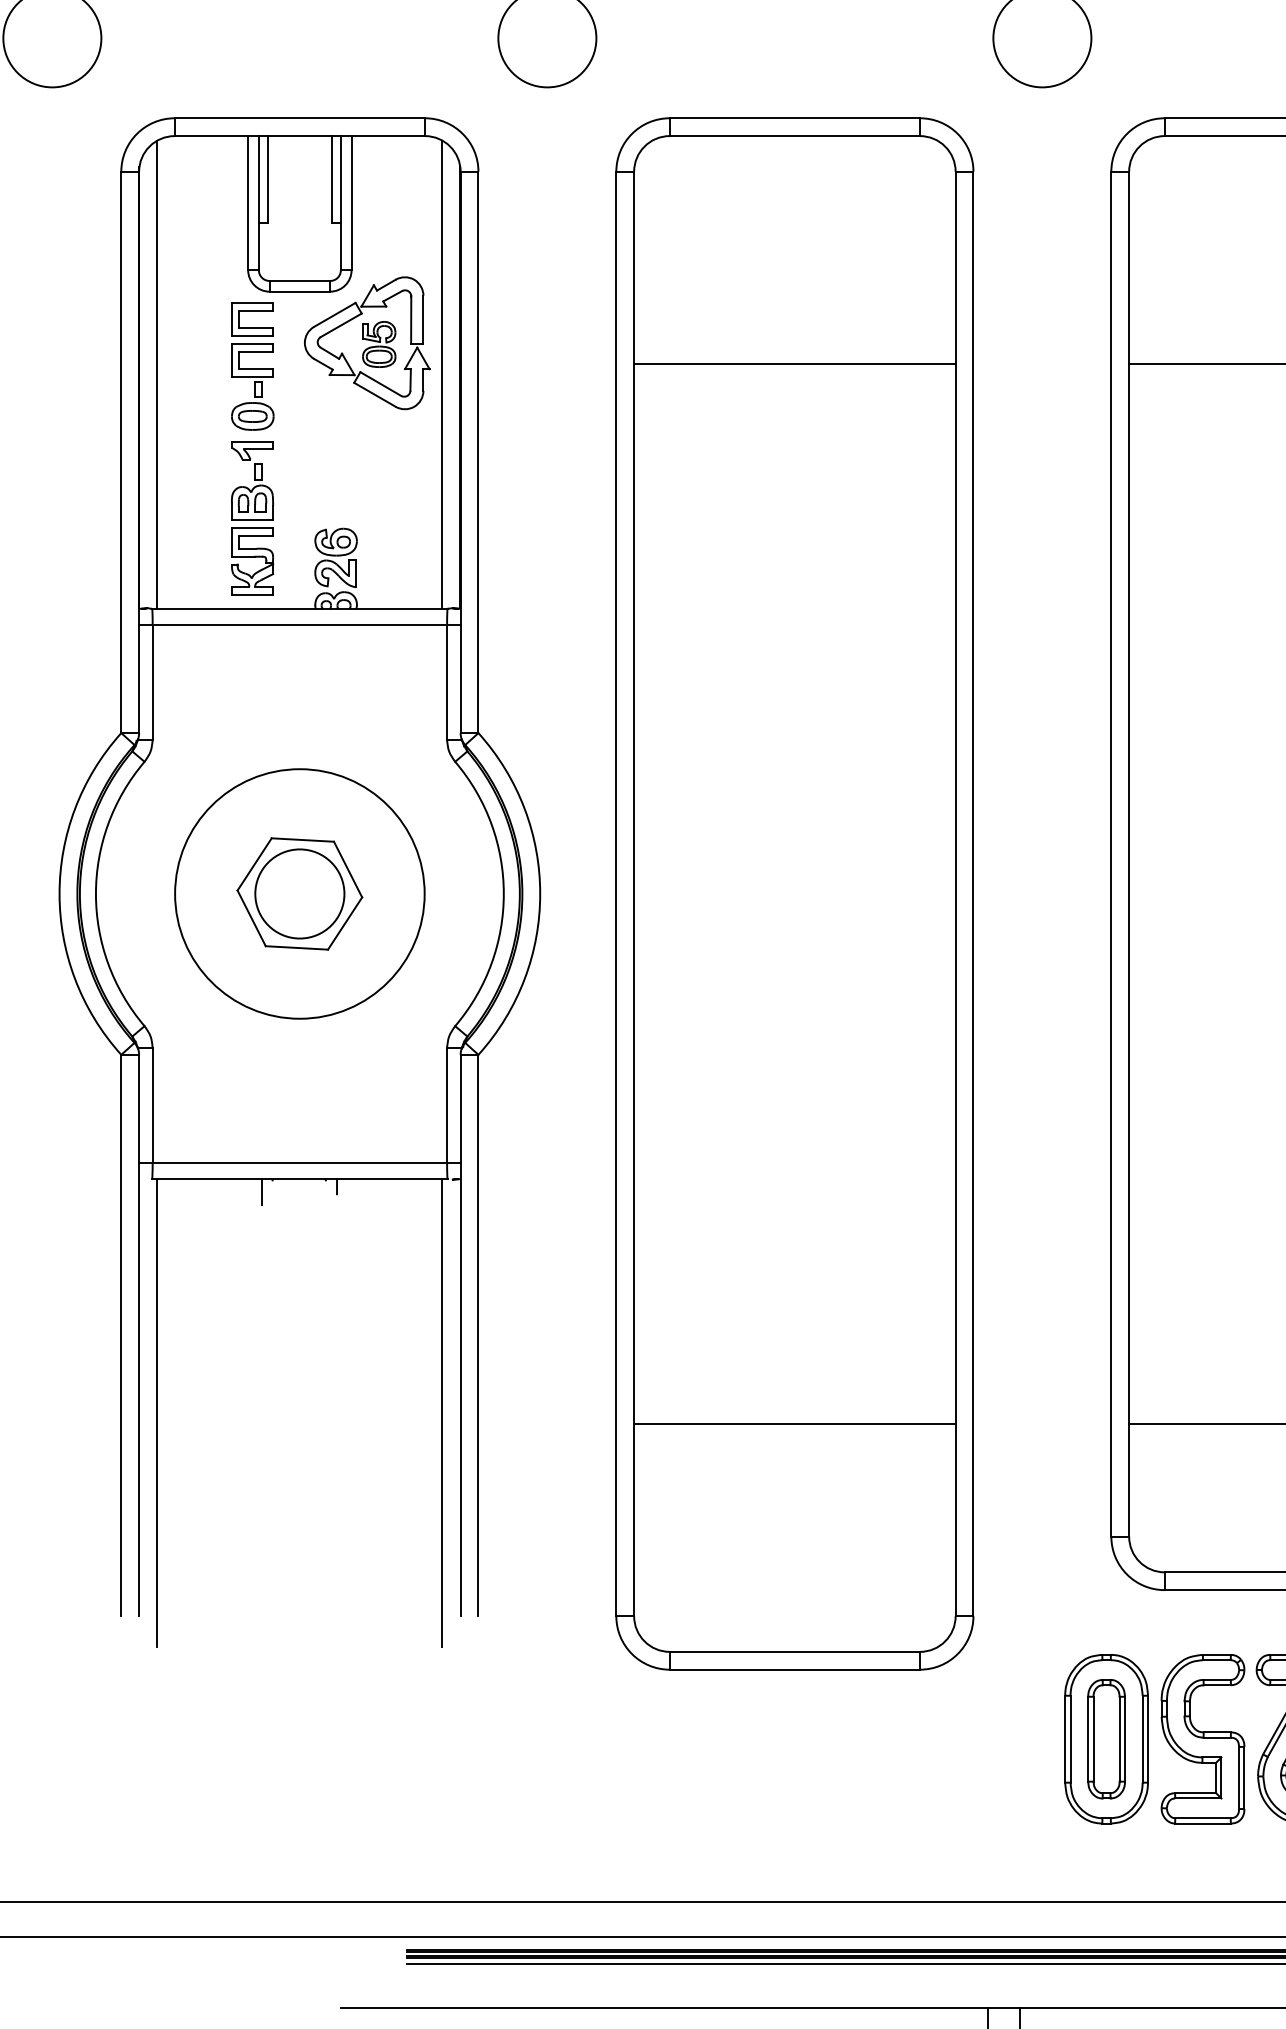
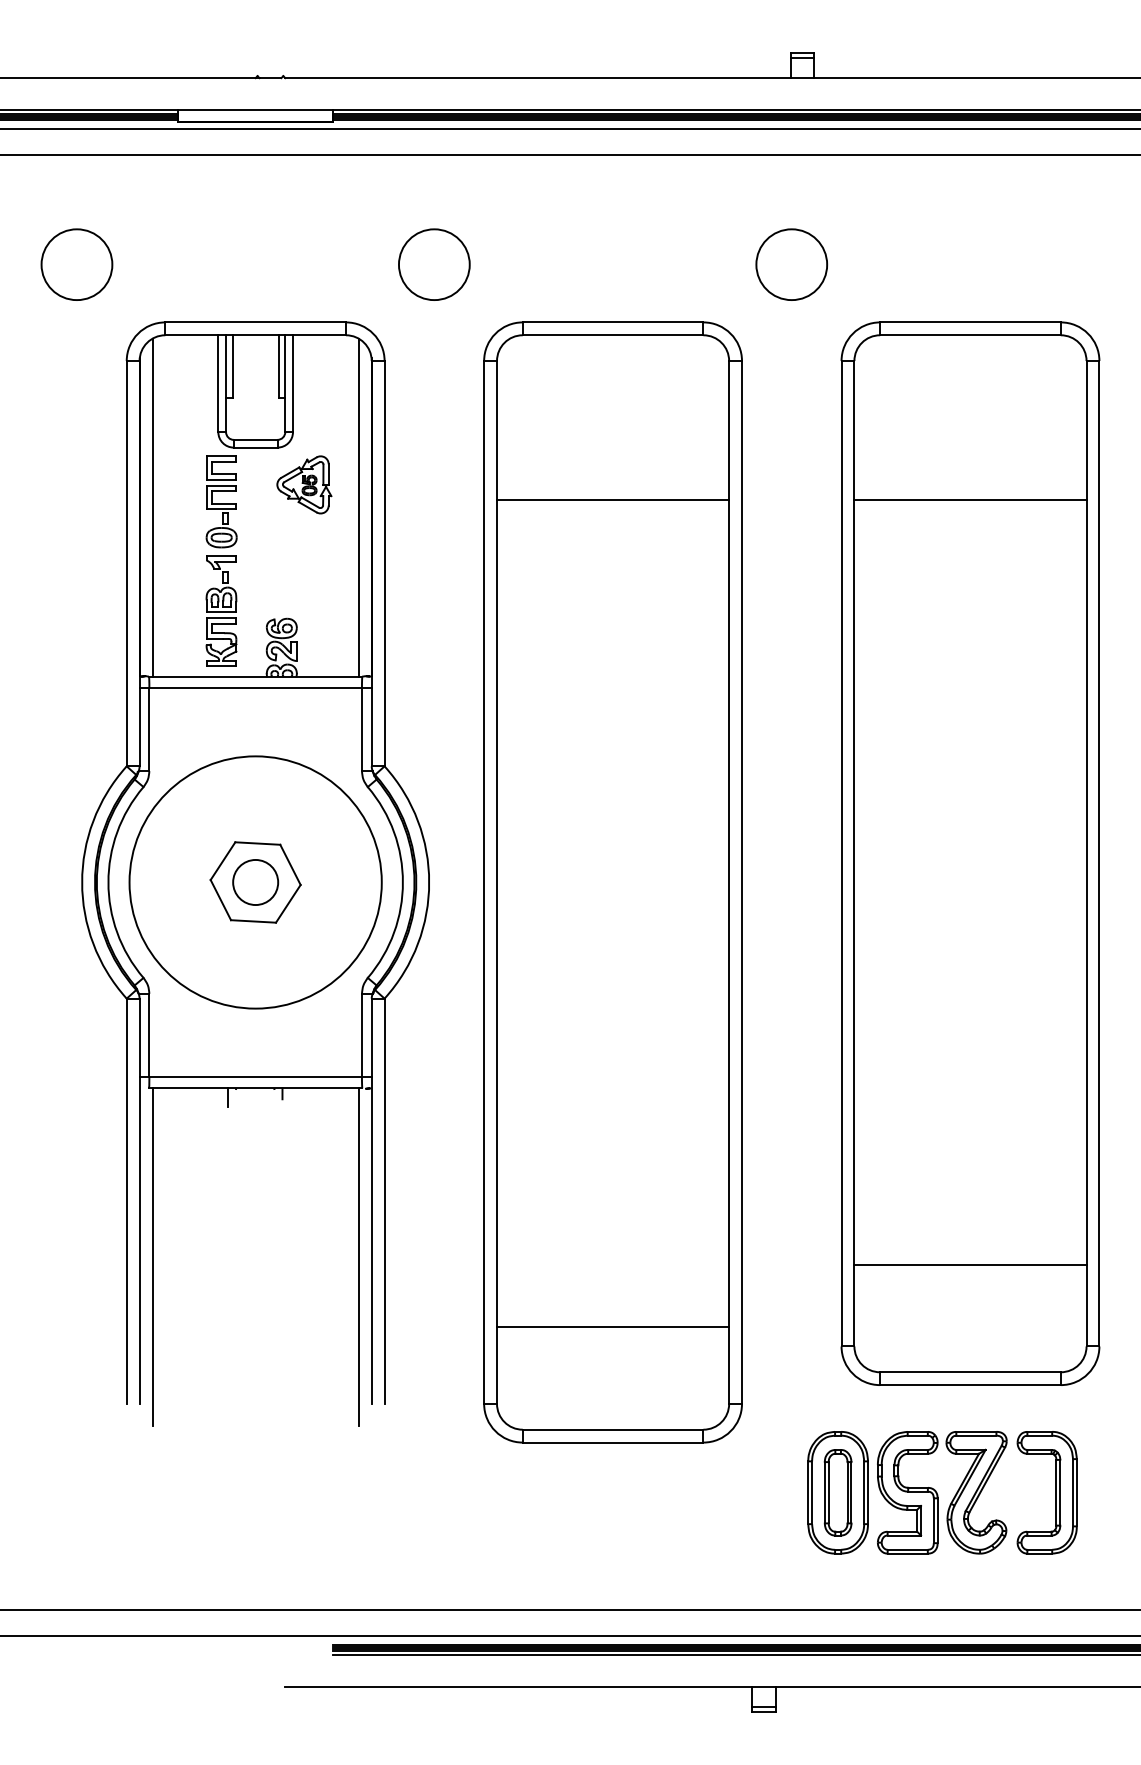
part: (367, 342) -> (304, 484), size x0.6
circle: (299, 893) -> (255, 882), size x0.7
circle: (299, 893) -> (255, 882), size x1.4
line: (795, 1424) -> (613, 1327), moved

